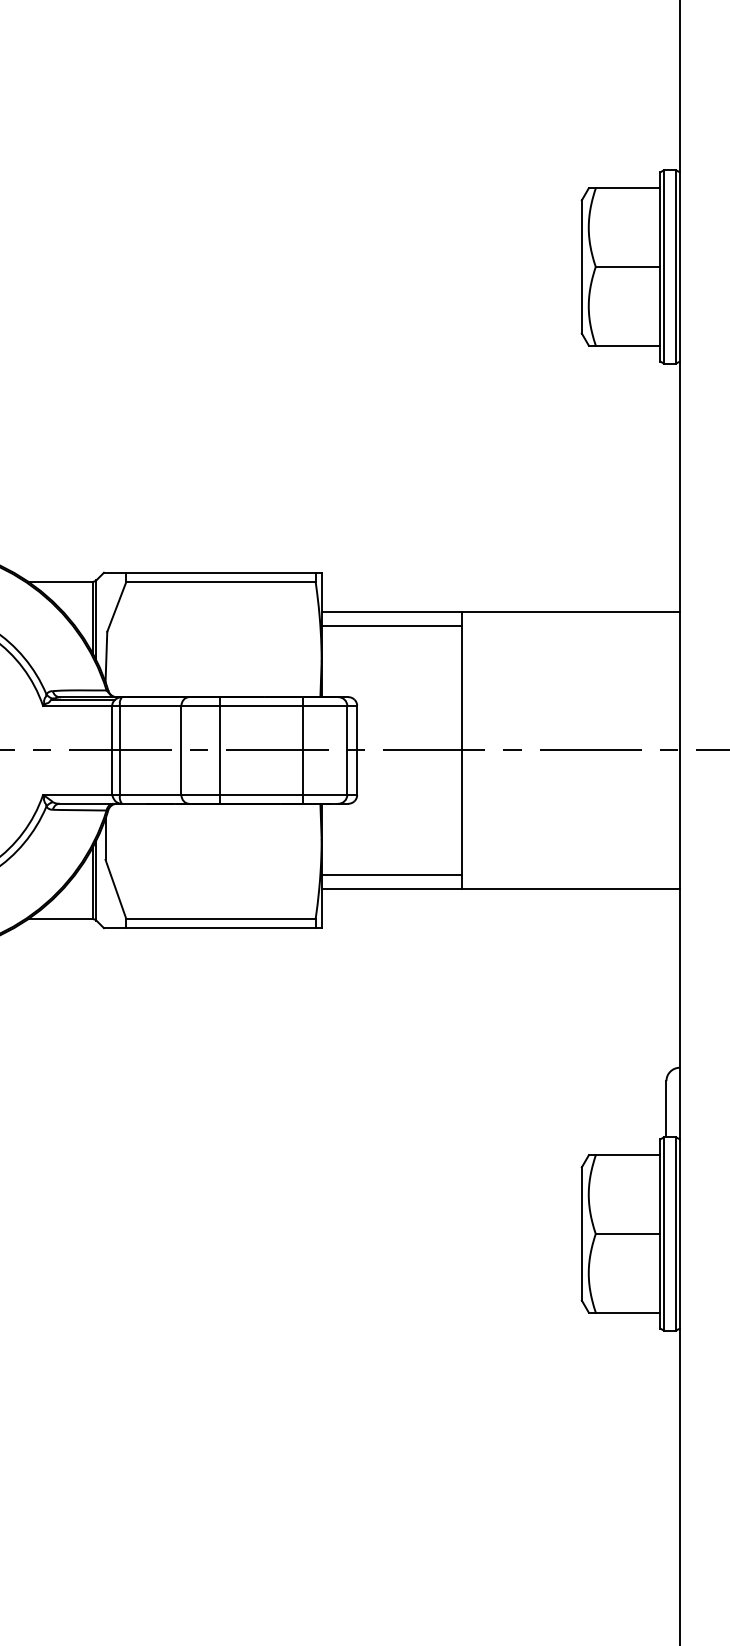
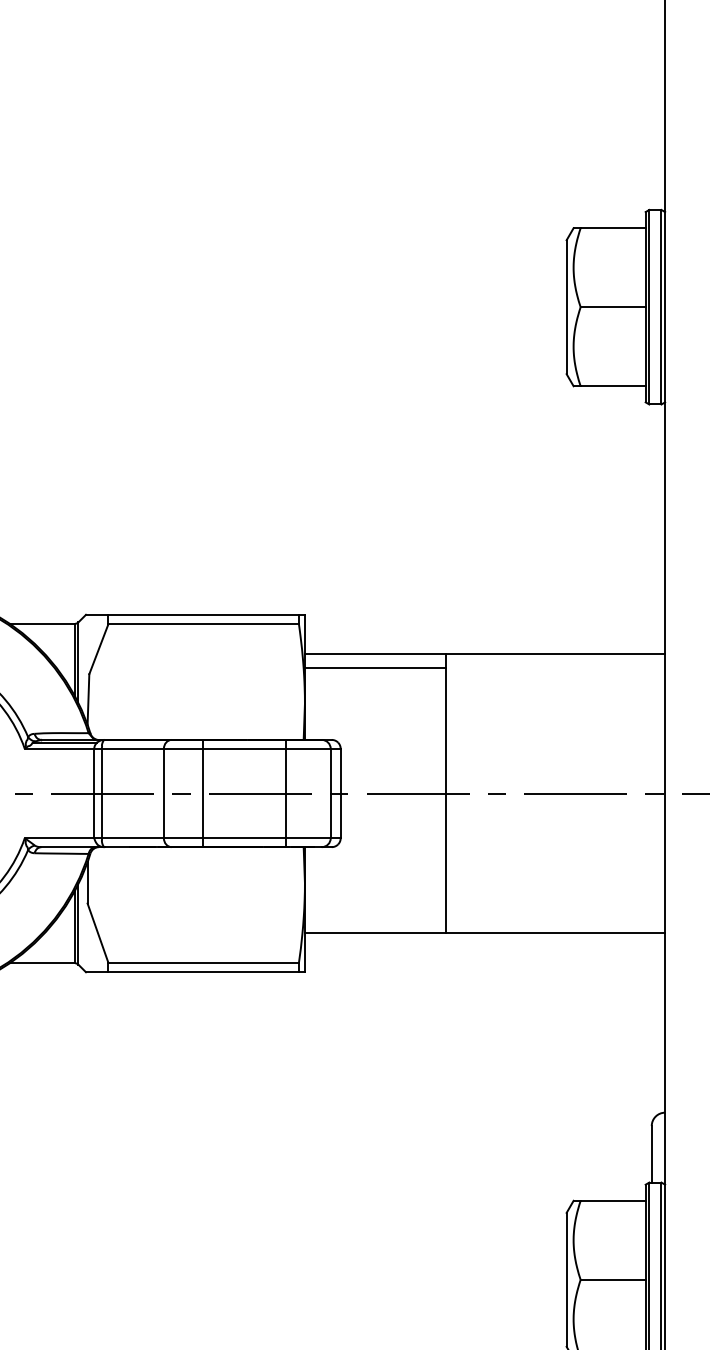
line: (391, 874) -> (375, 918), removed

